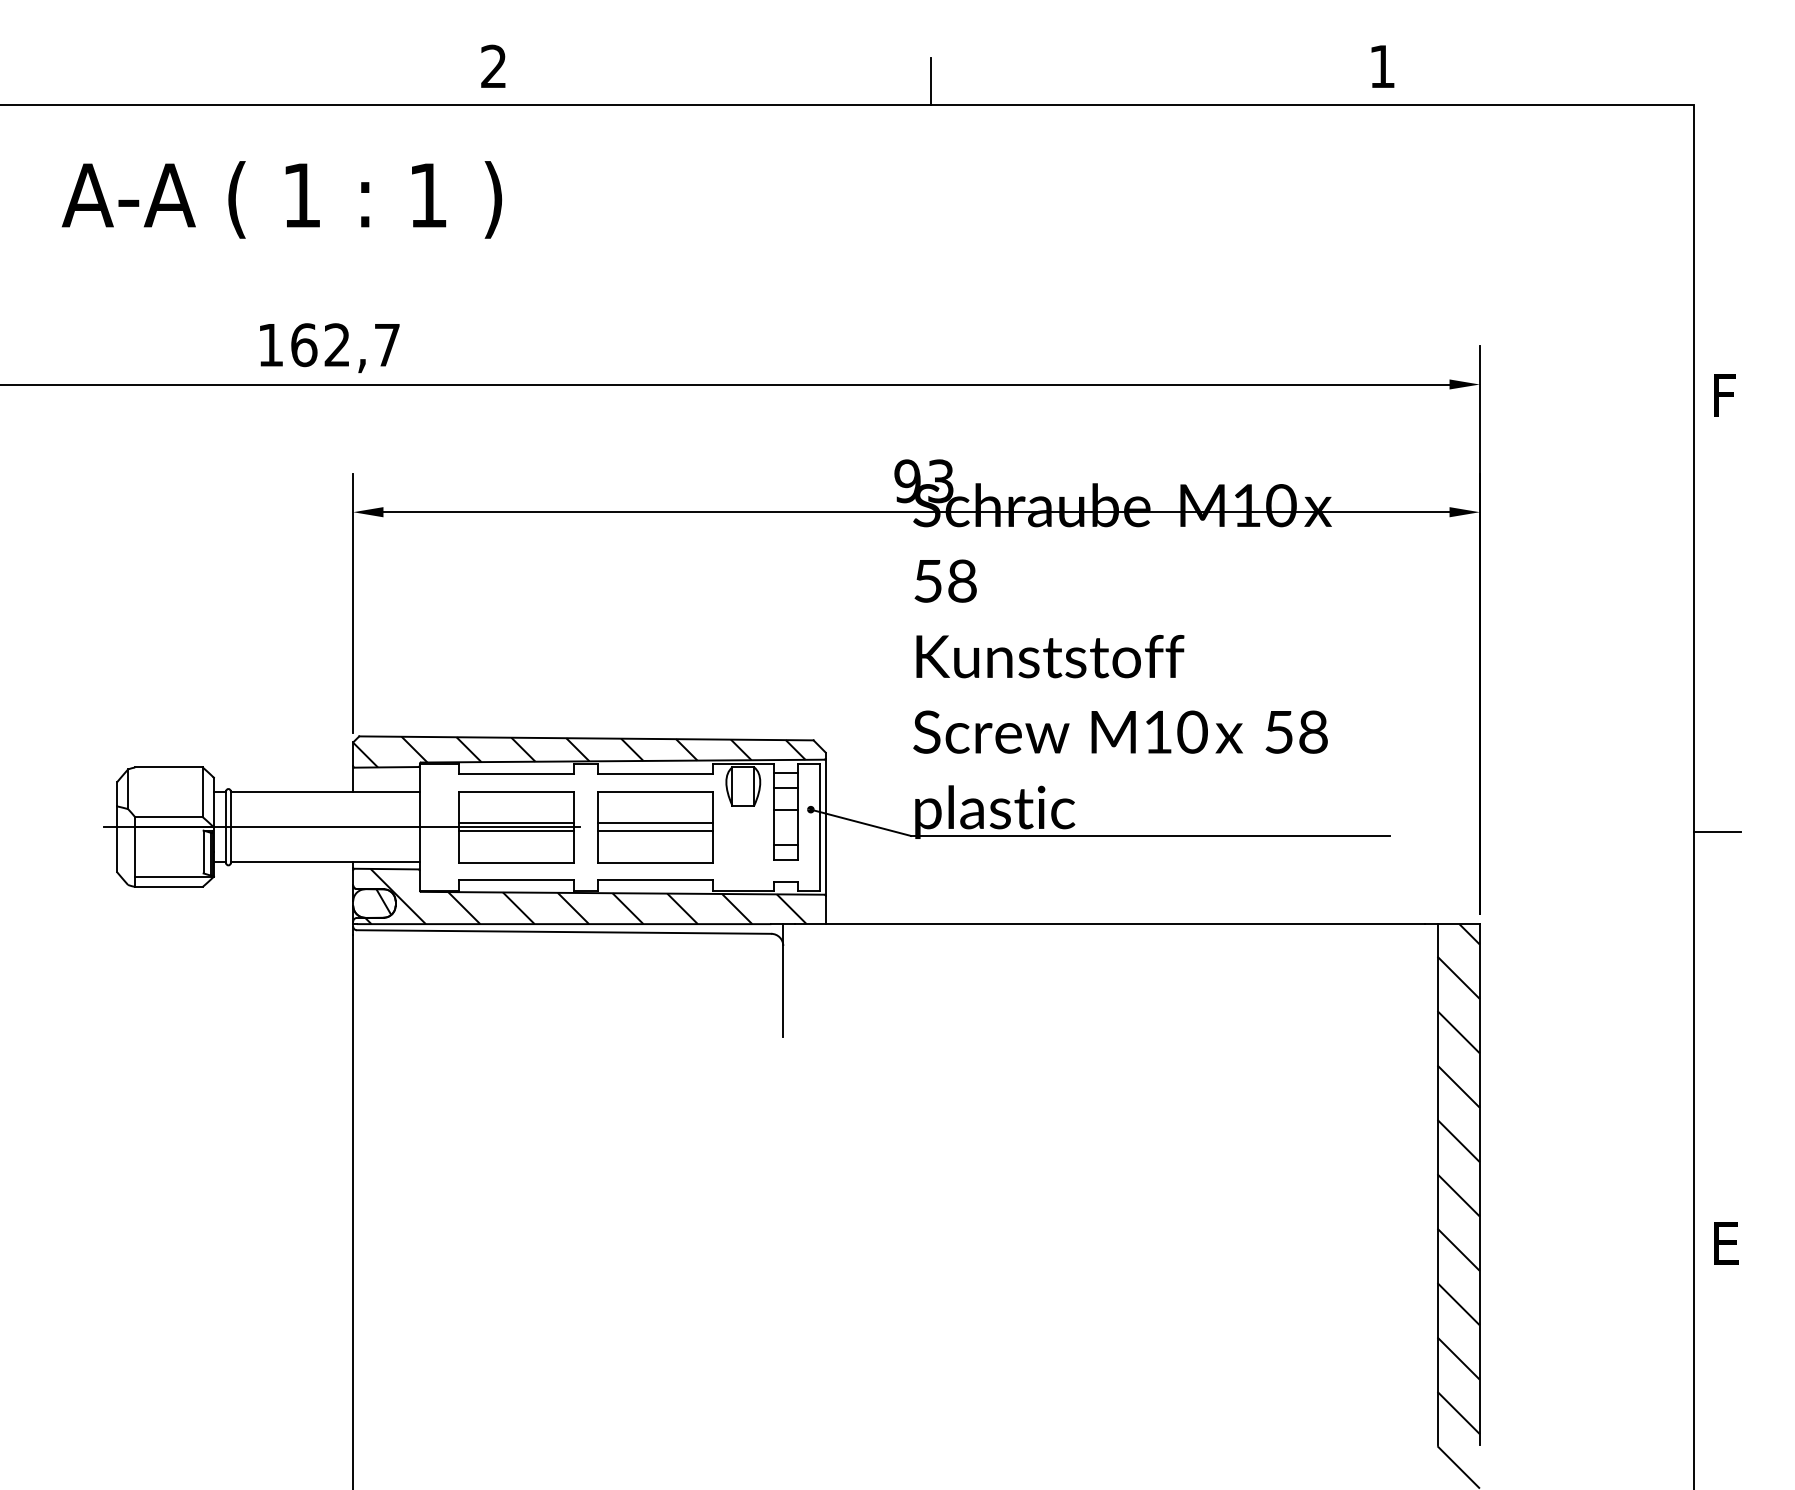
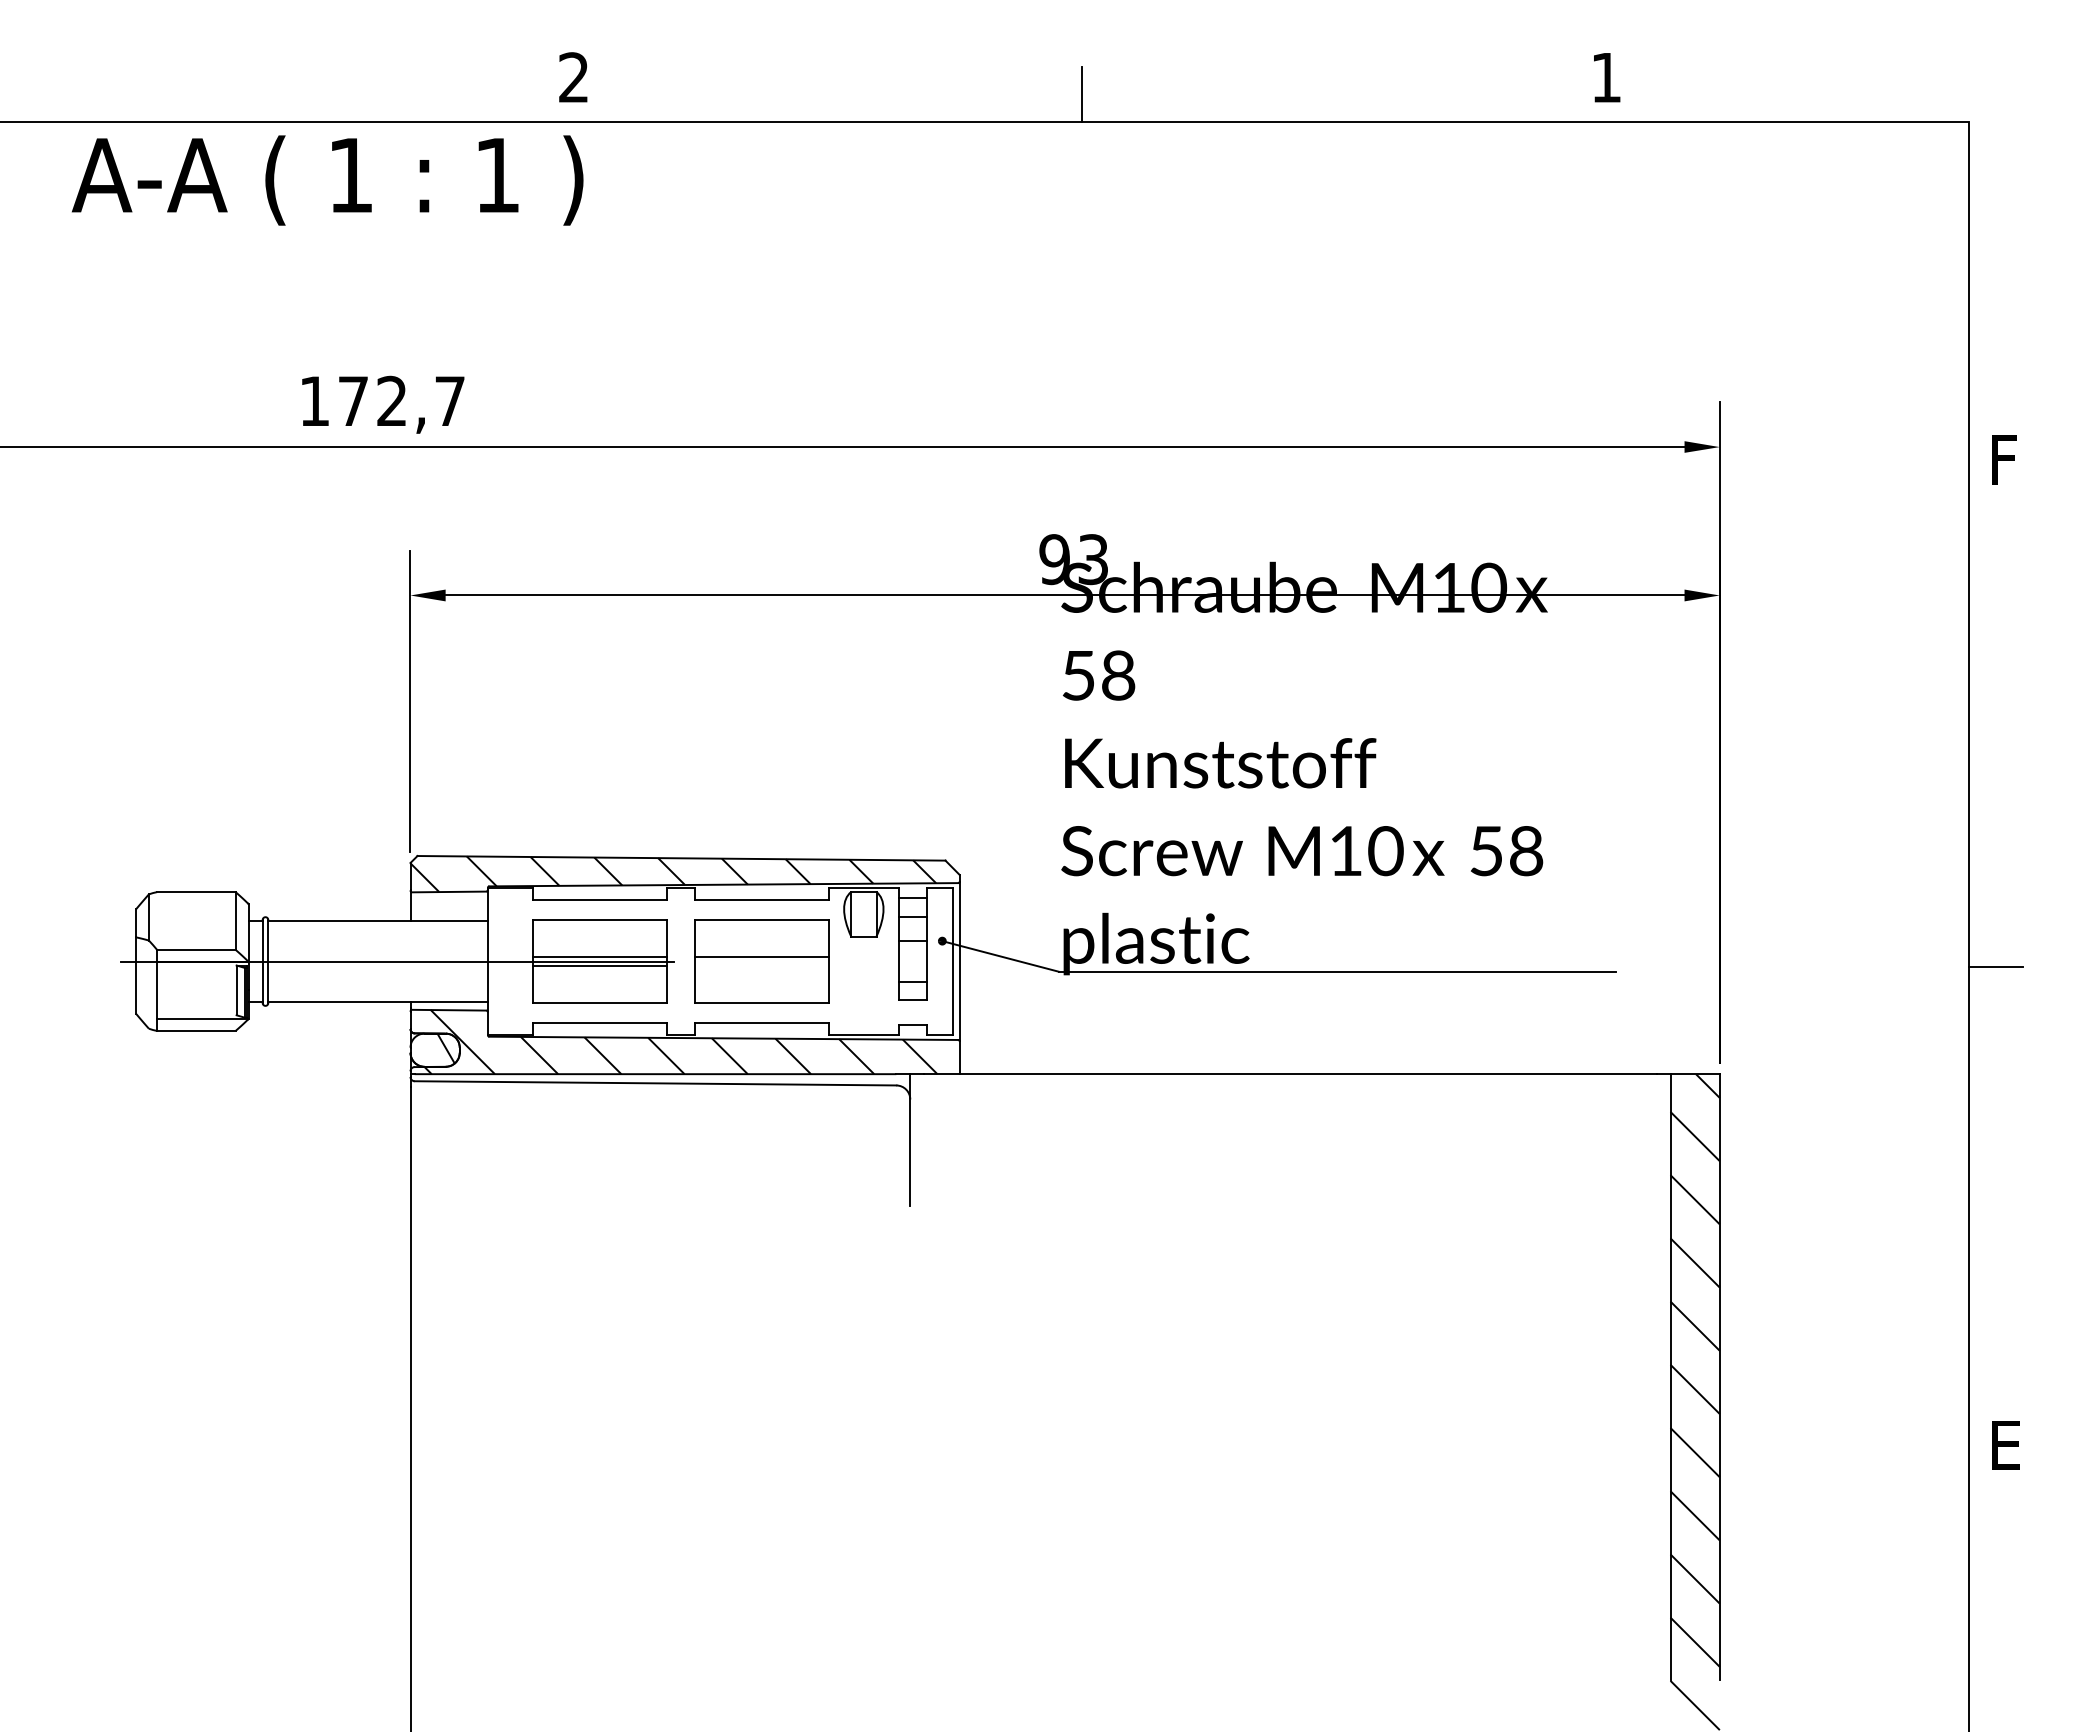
text: (281, 199) -> (327, 180), moved
text: (304, 344) -> (353, 400), 162,7 -> 172,7
line: (655, 831) -> (761, 966), removed

